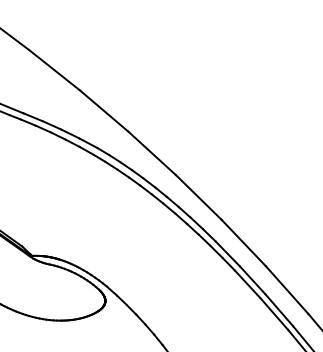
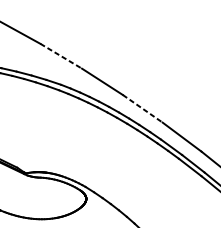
line: (104, 111) -> (61, 56), solid -> dashed
line: (199, 197) -> (143, 108), solid -> dashed

